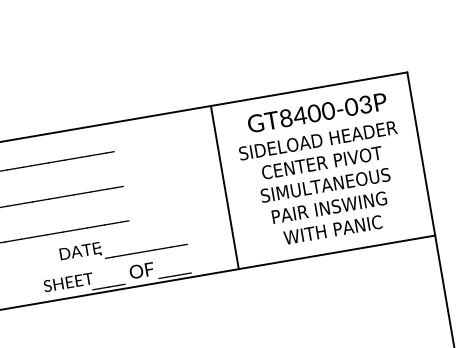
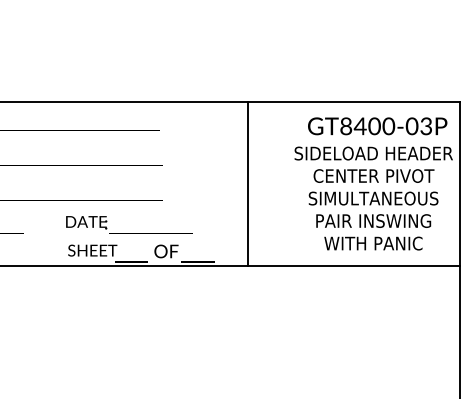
text: (322, 170) -> (373, 183), moved
line: (224, 187) -> (247, 183), moved
text: (123, 246) -> (129, 224), moved

